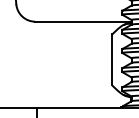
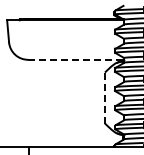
line: (82, 21) -> (75, 59), solid -> dashed
line: (112, 60) -> (105, 98), solid -> dashed

